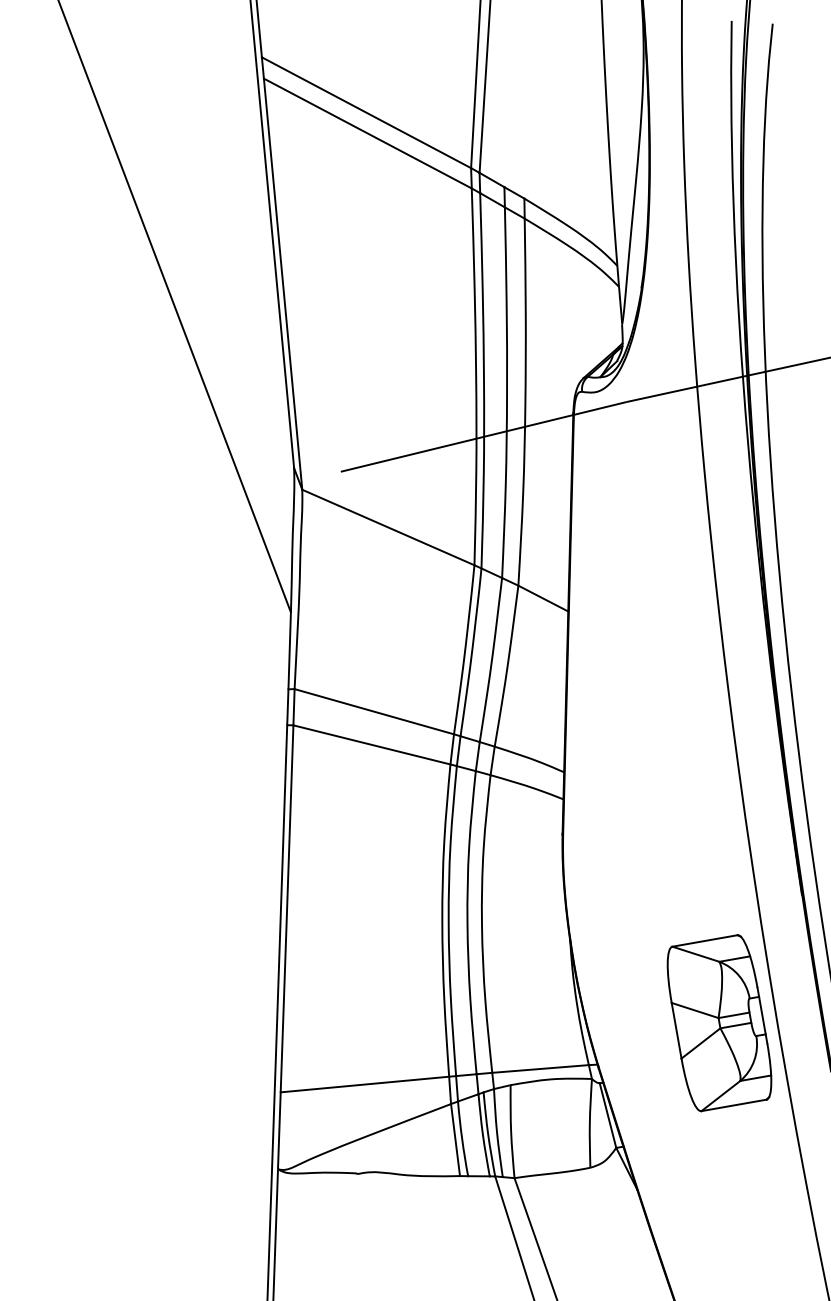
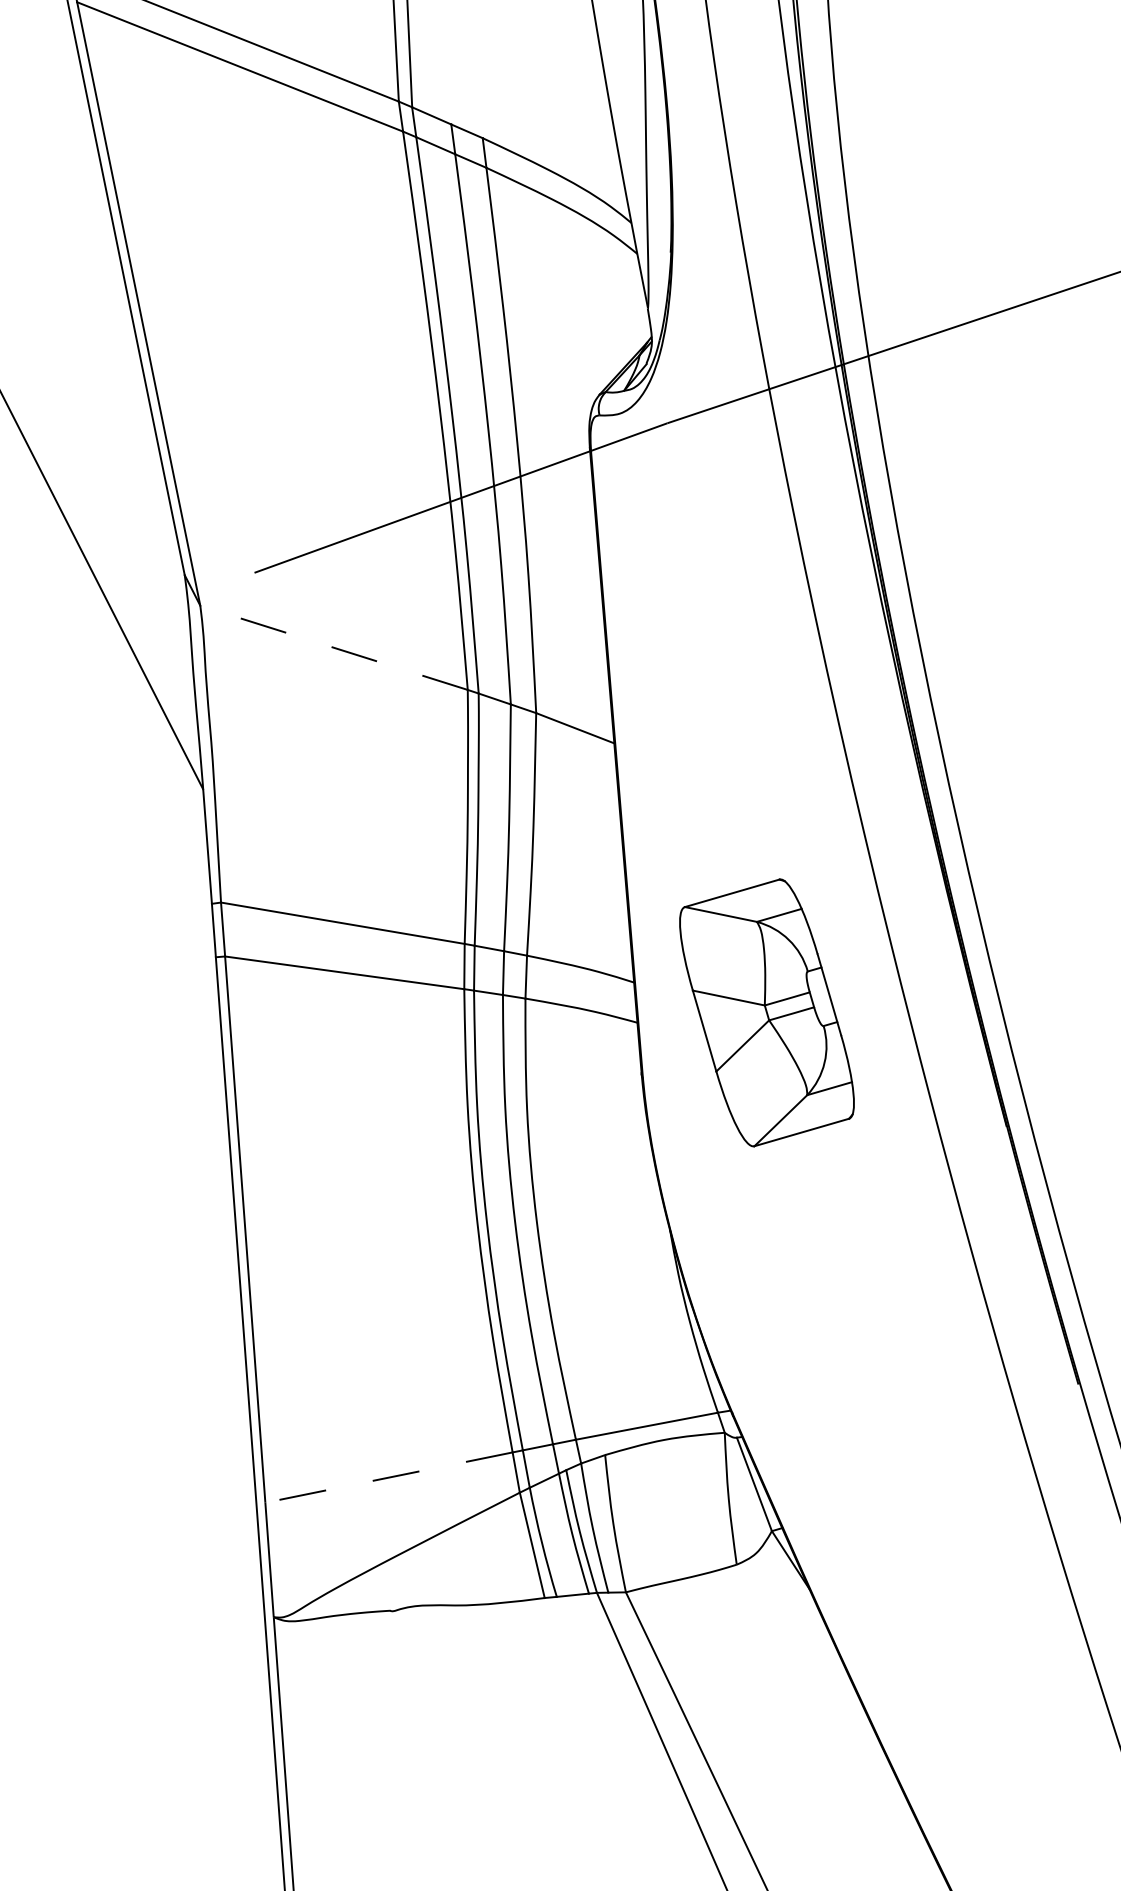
line: (388, 527) -> (334, 647), solid -> dashed
part: (719, 1023) -> (767, 1013), moved
line: (364, 1084) -> (388, 1477), solid -> dashed

